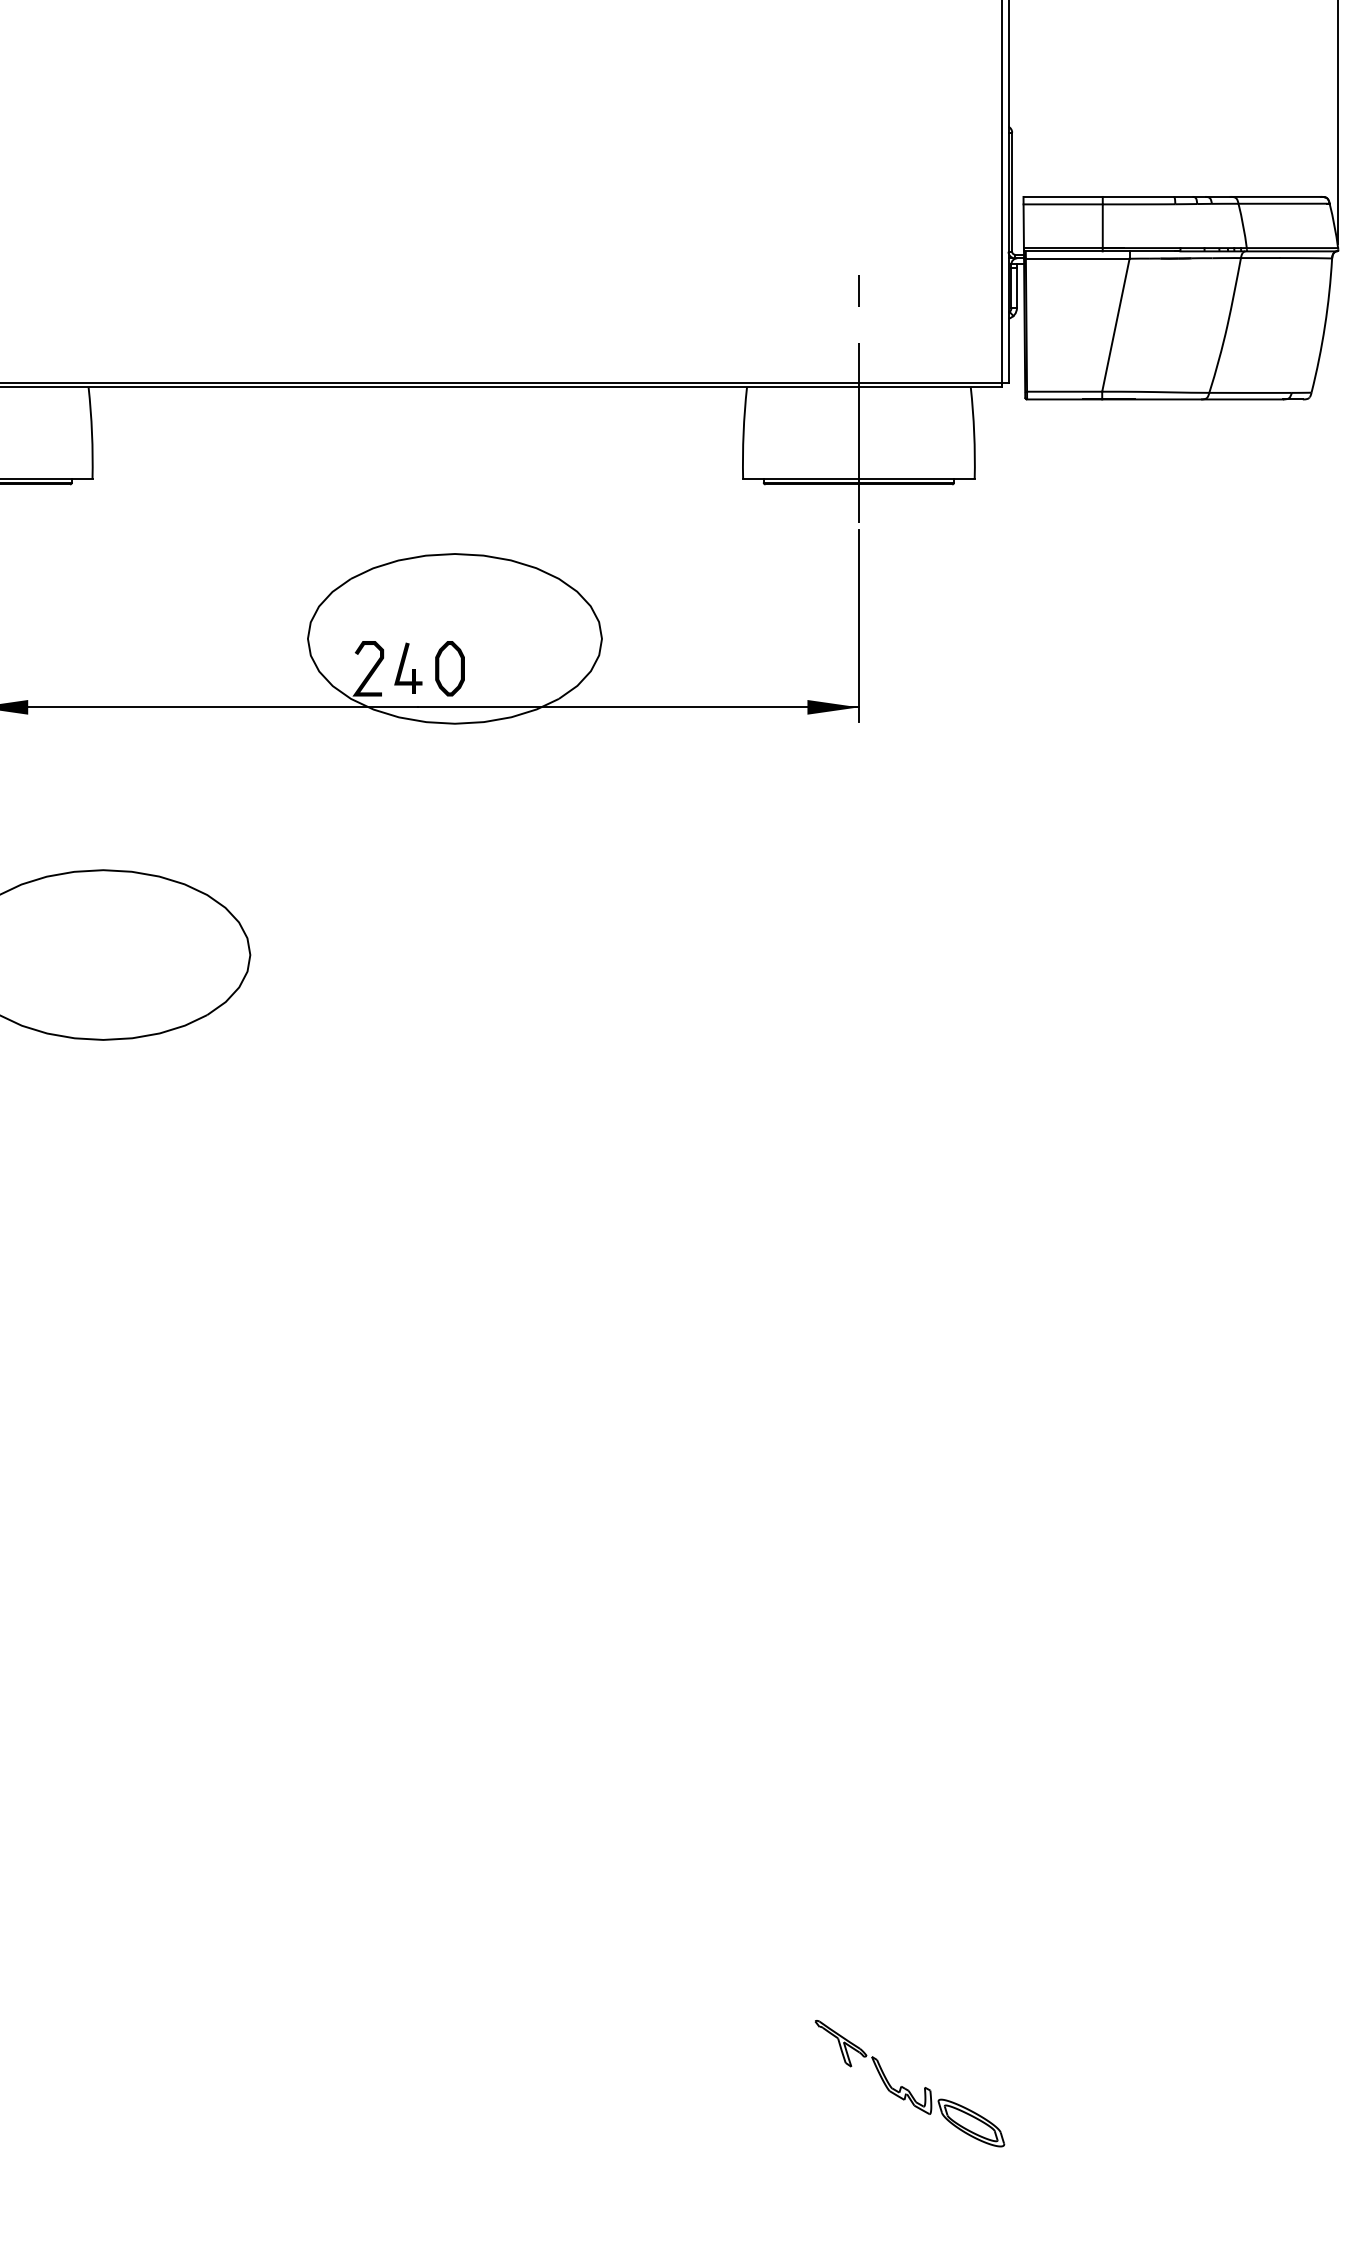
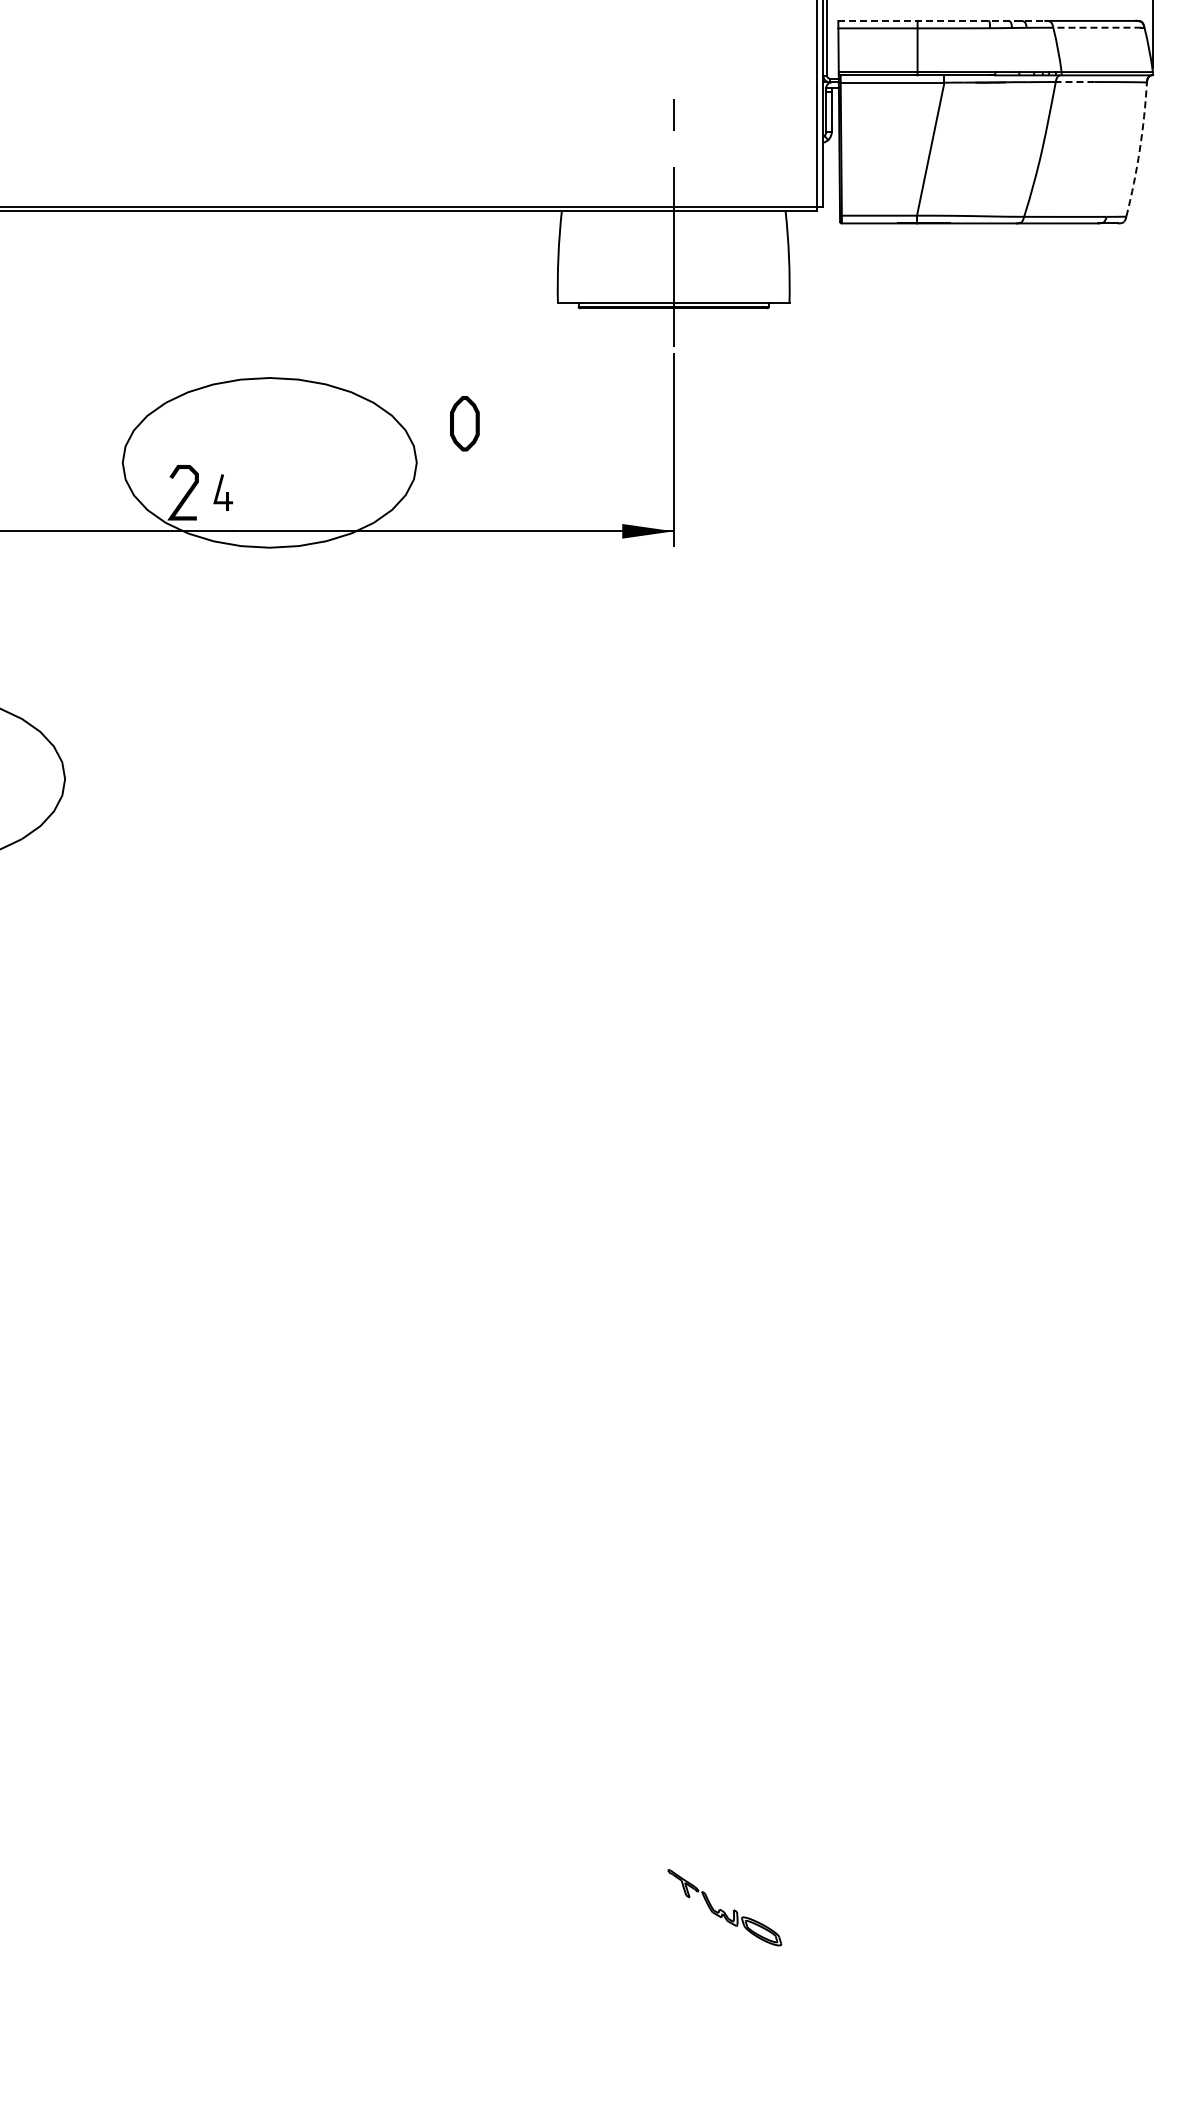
line: (1127, 196) -> (942, 20), solid -> dashed
line: (1282, 203) -> (1097, 27), solid -> dashed
line: (1259, 258) -> (1074, 82), solid -> dashed
arc: (1324, 326) -> (1139, 150), solid -> dashed
part: (408, 667) -> (223, 491), size x0.7
part: (449, 668) -> (464, 423), moved
part: (909, 2083) -> (724, 1907), size x0.6

